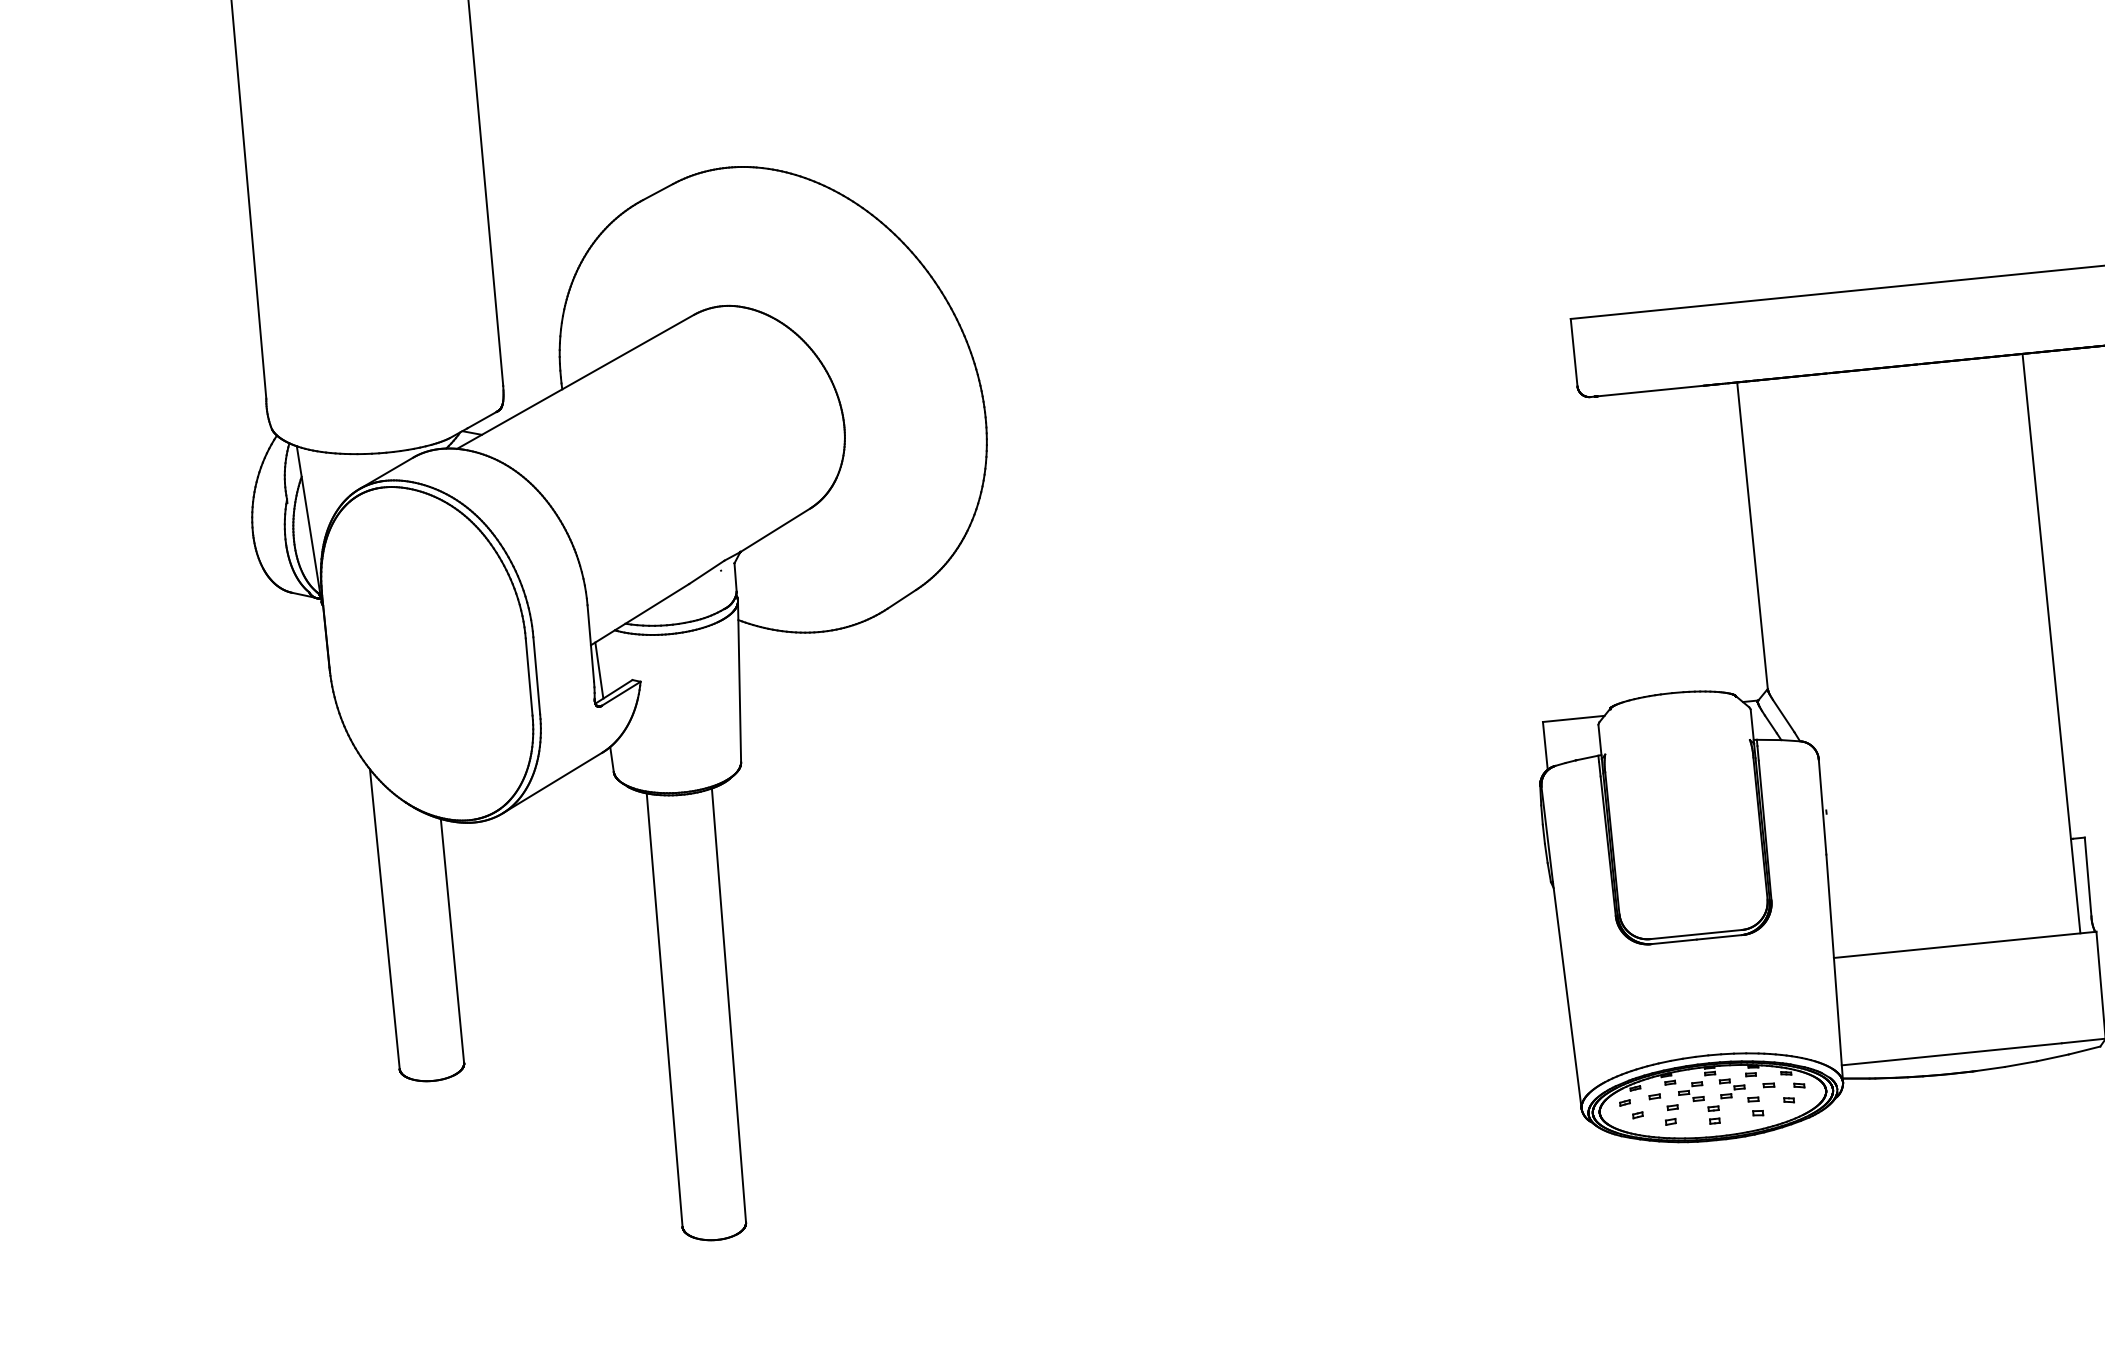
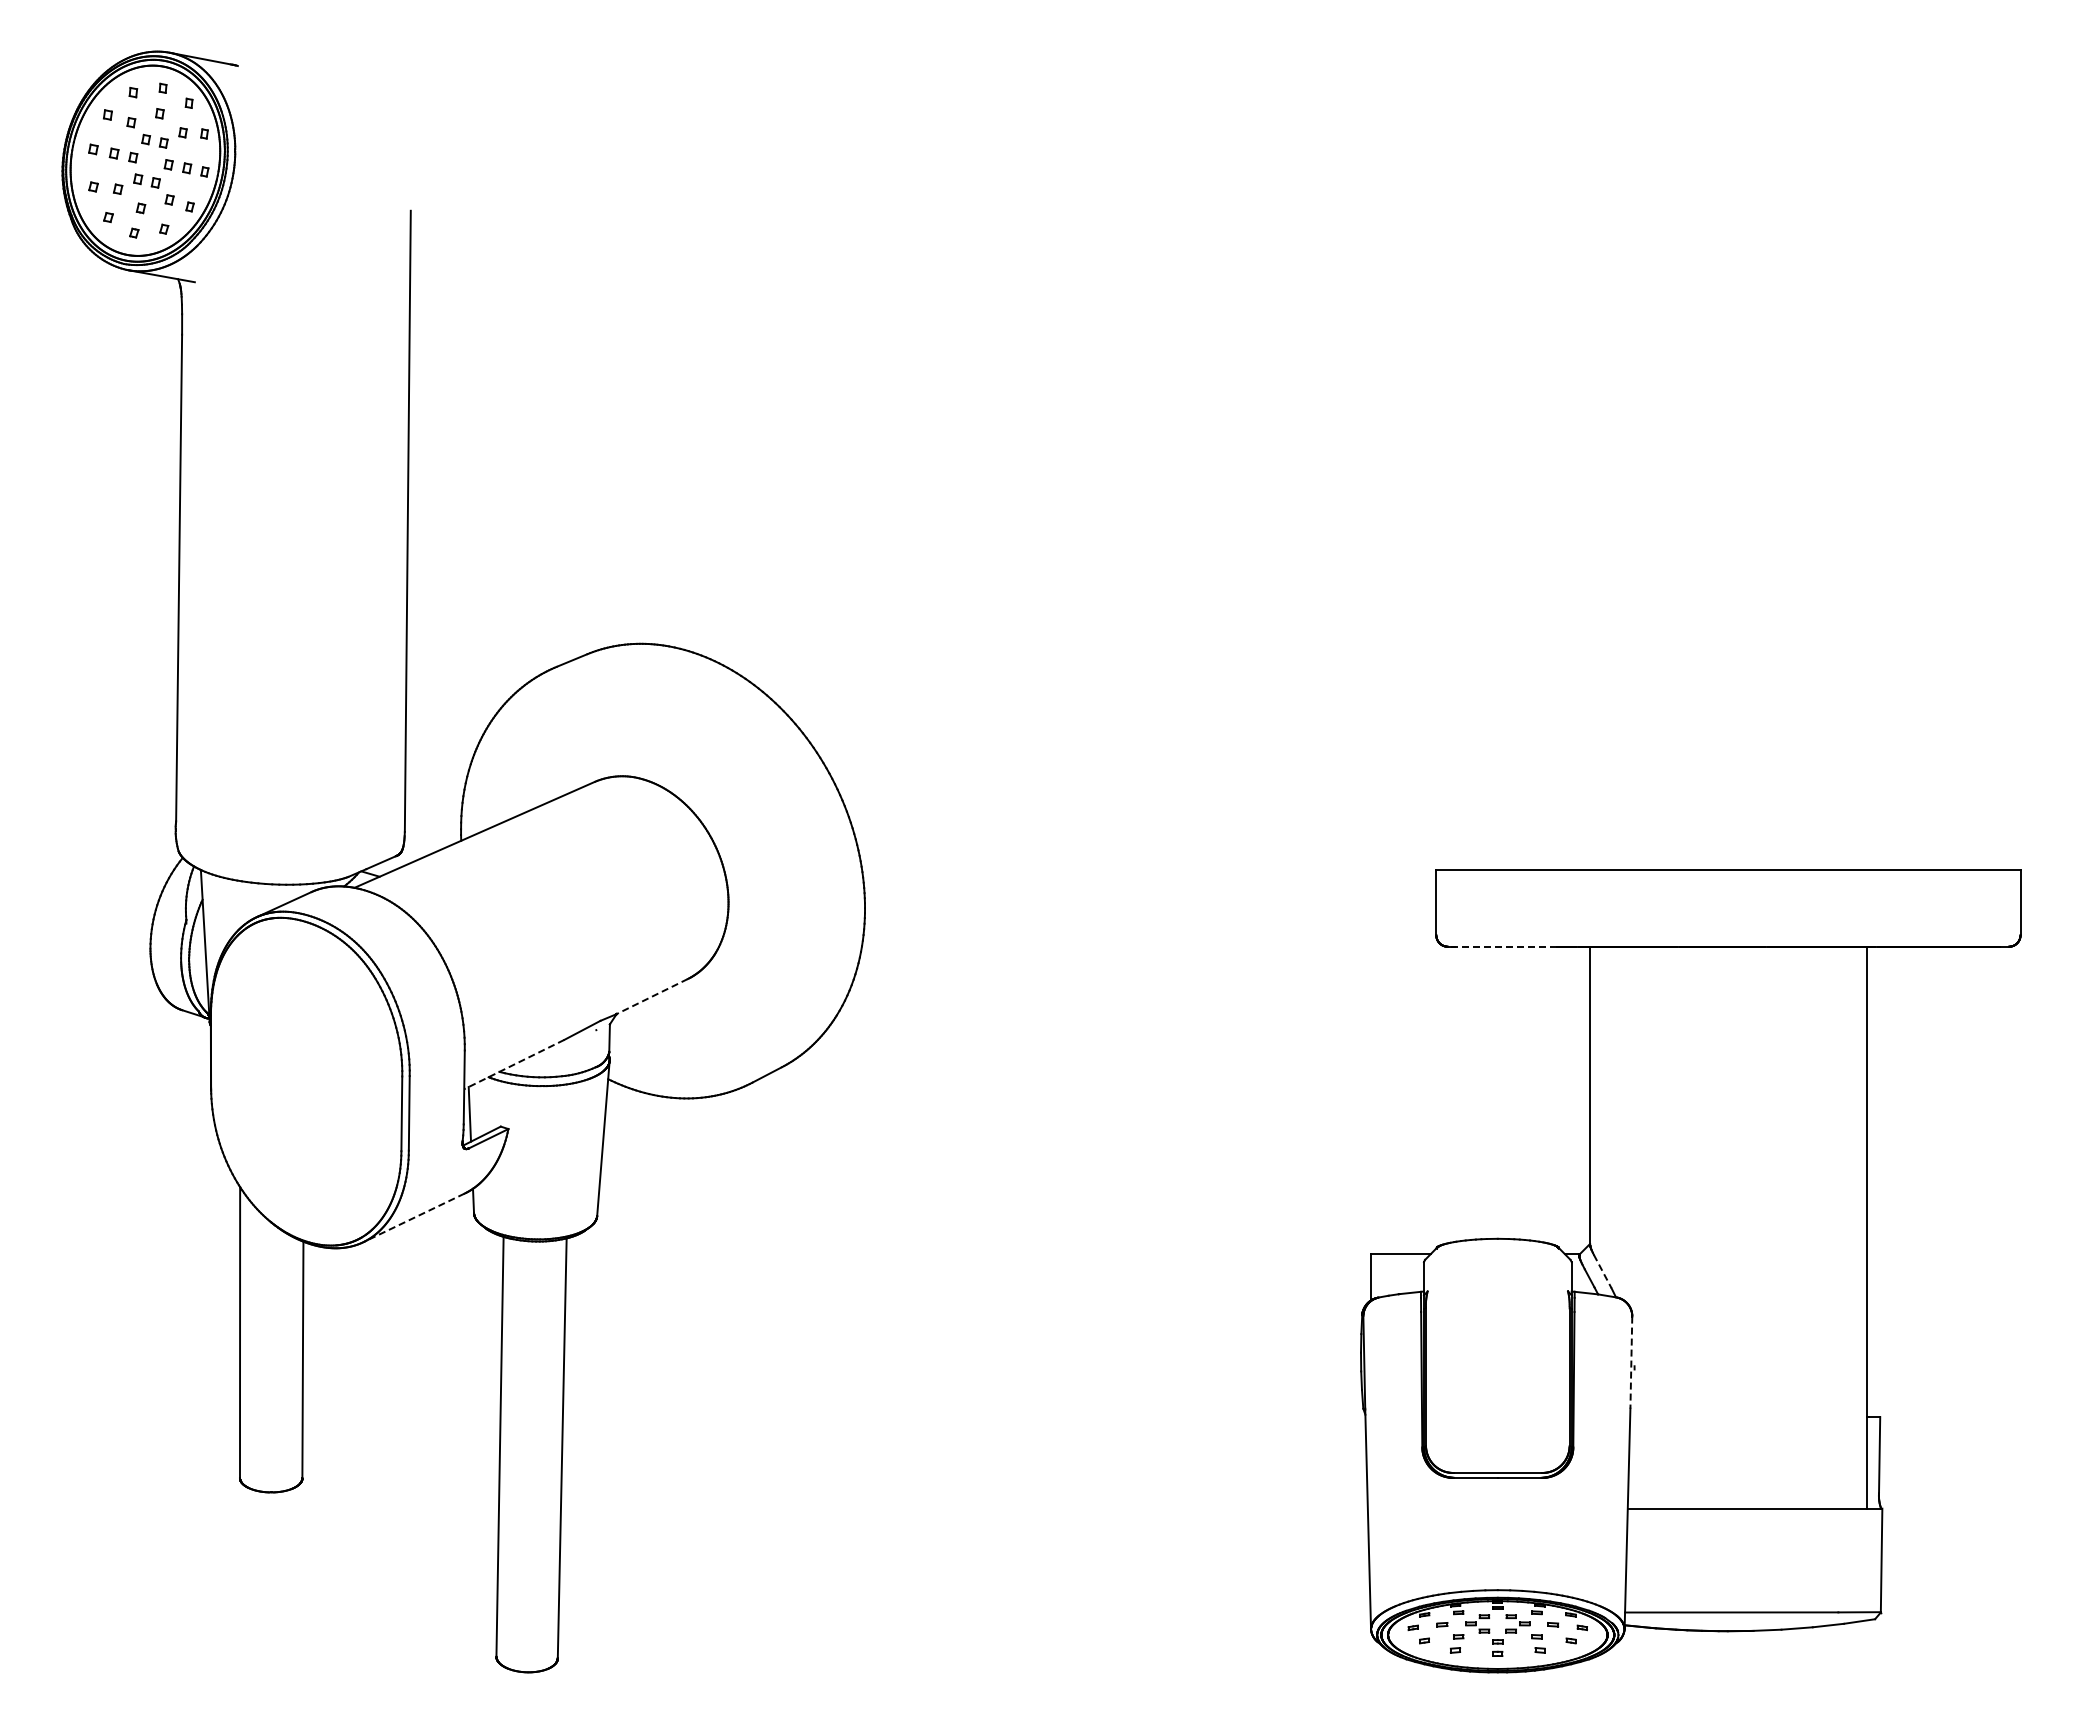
line: (1649, 390) -> (1505, 946), solid -> dashed
line: (775, 530) -> (652, 996), solid -> dashed
line: (640, 614) -> (514, 1064), solid -> dashed
line: (1783, 716) -> (1602, 1271), solid -> dashed
line: (552, 782) -> (414, 1217), solid -> dashed
line: (1822, 807) -> (1631, 1363), solid -> dashed

